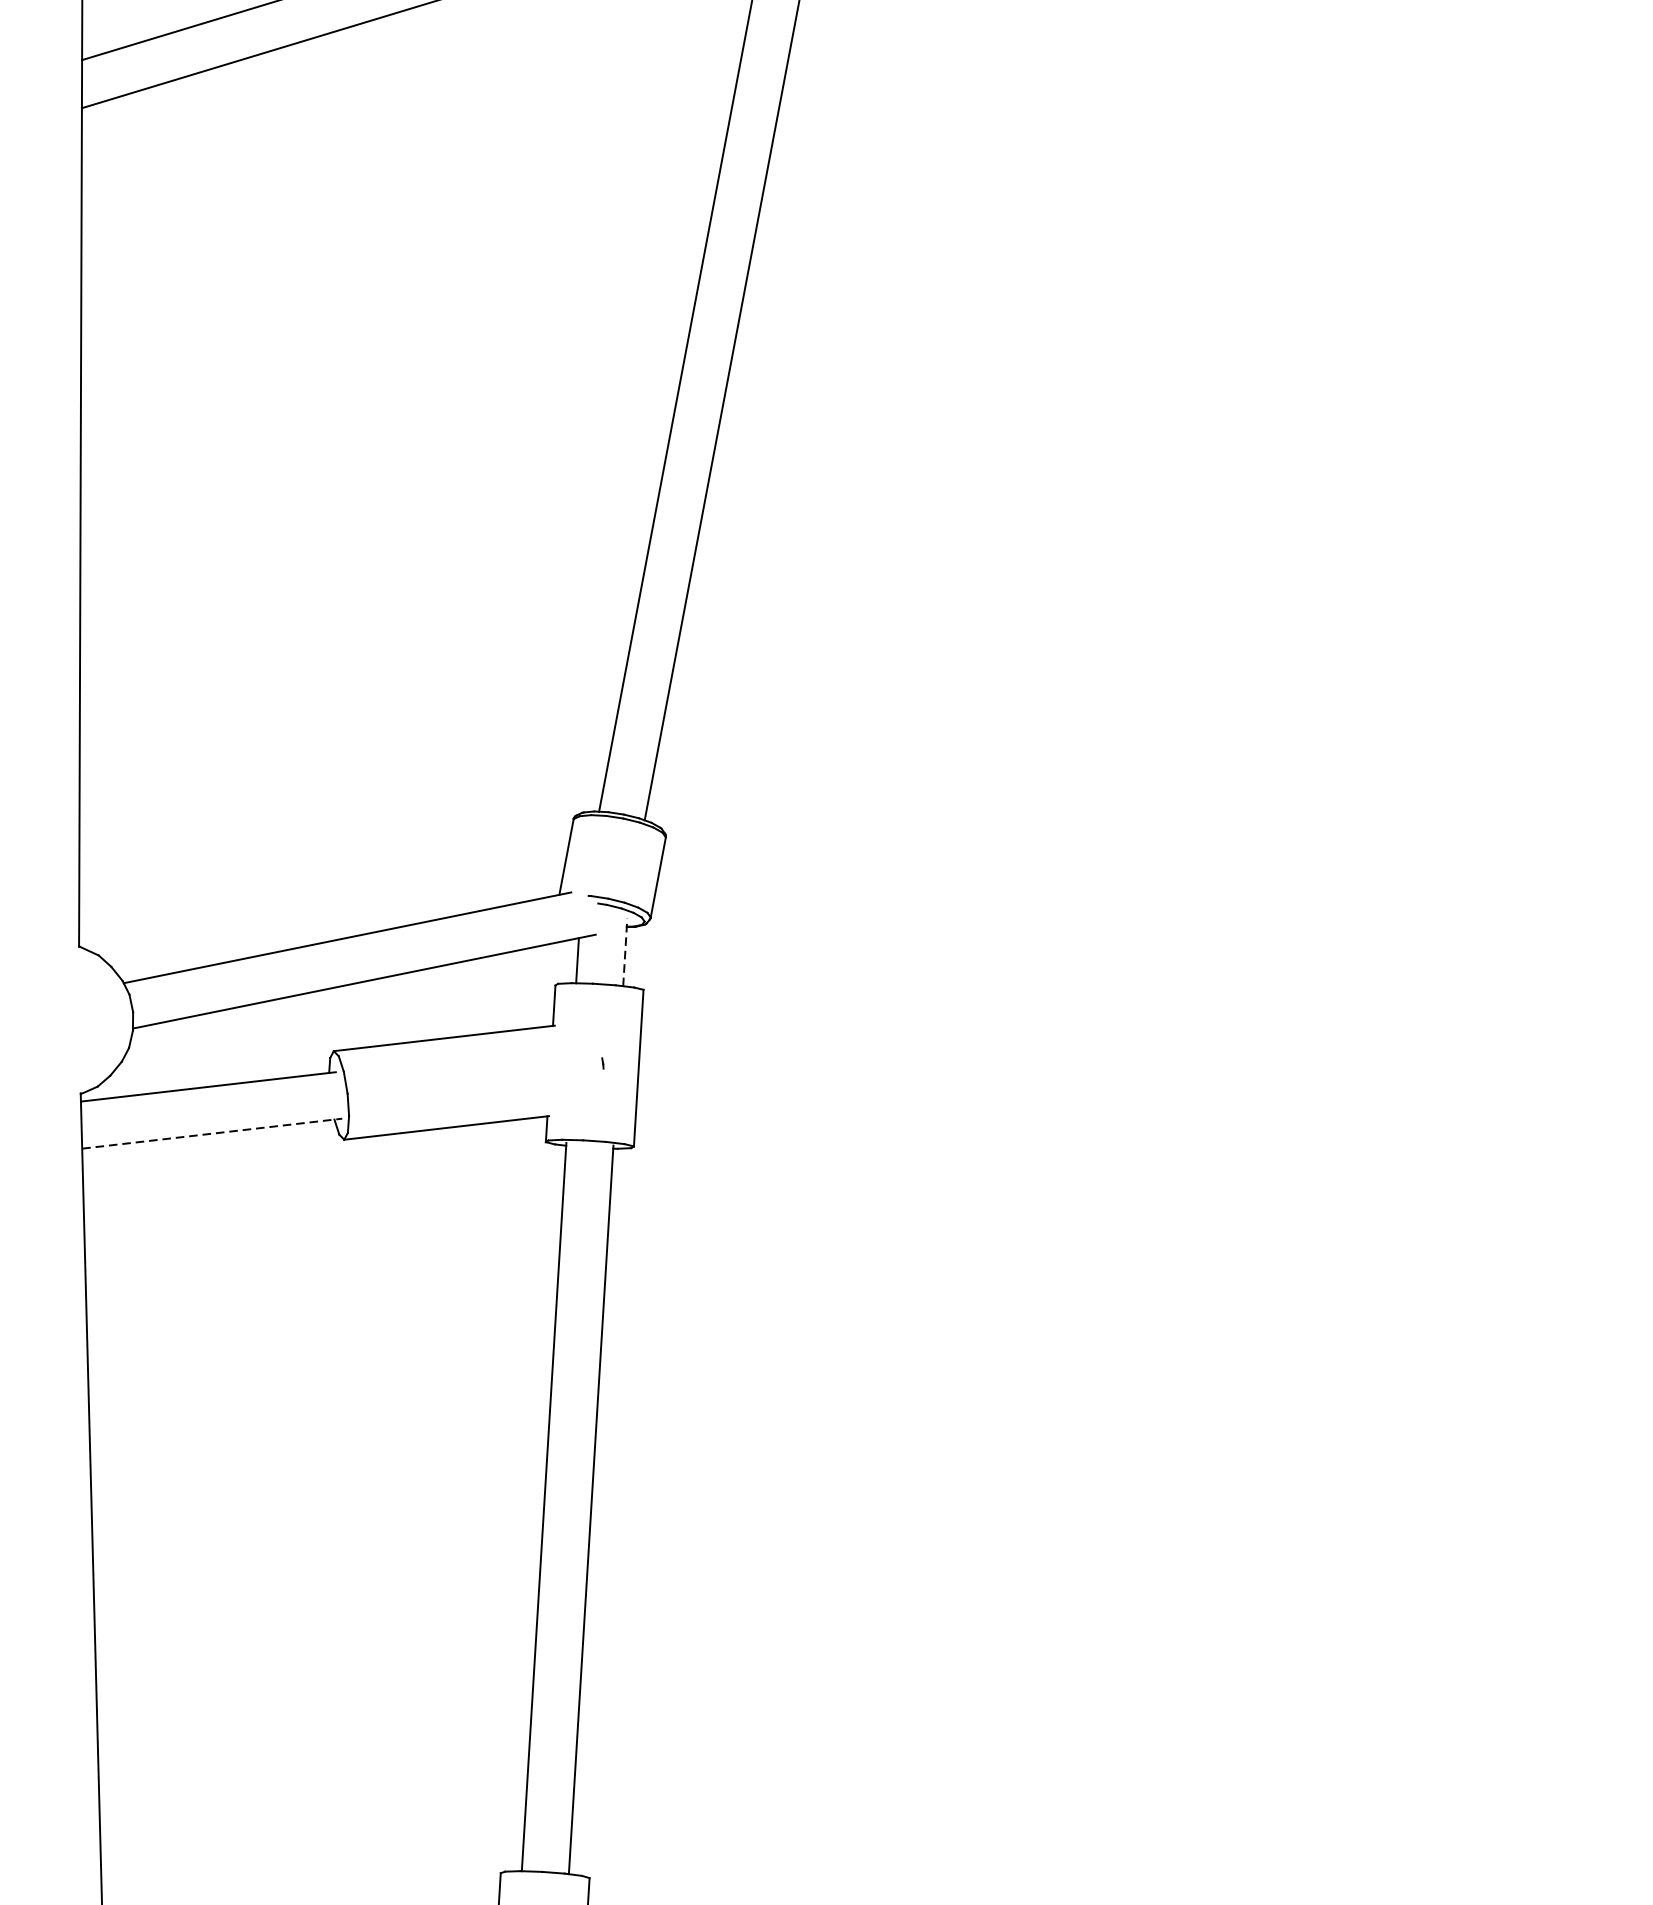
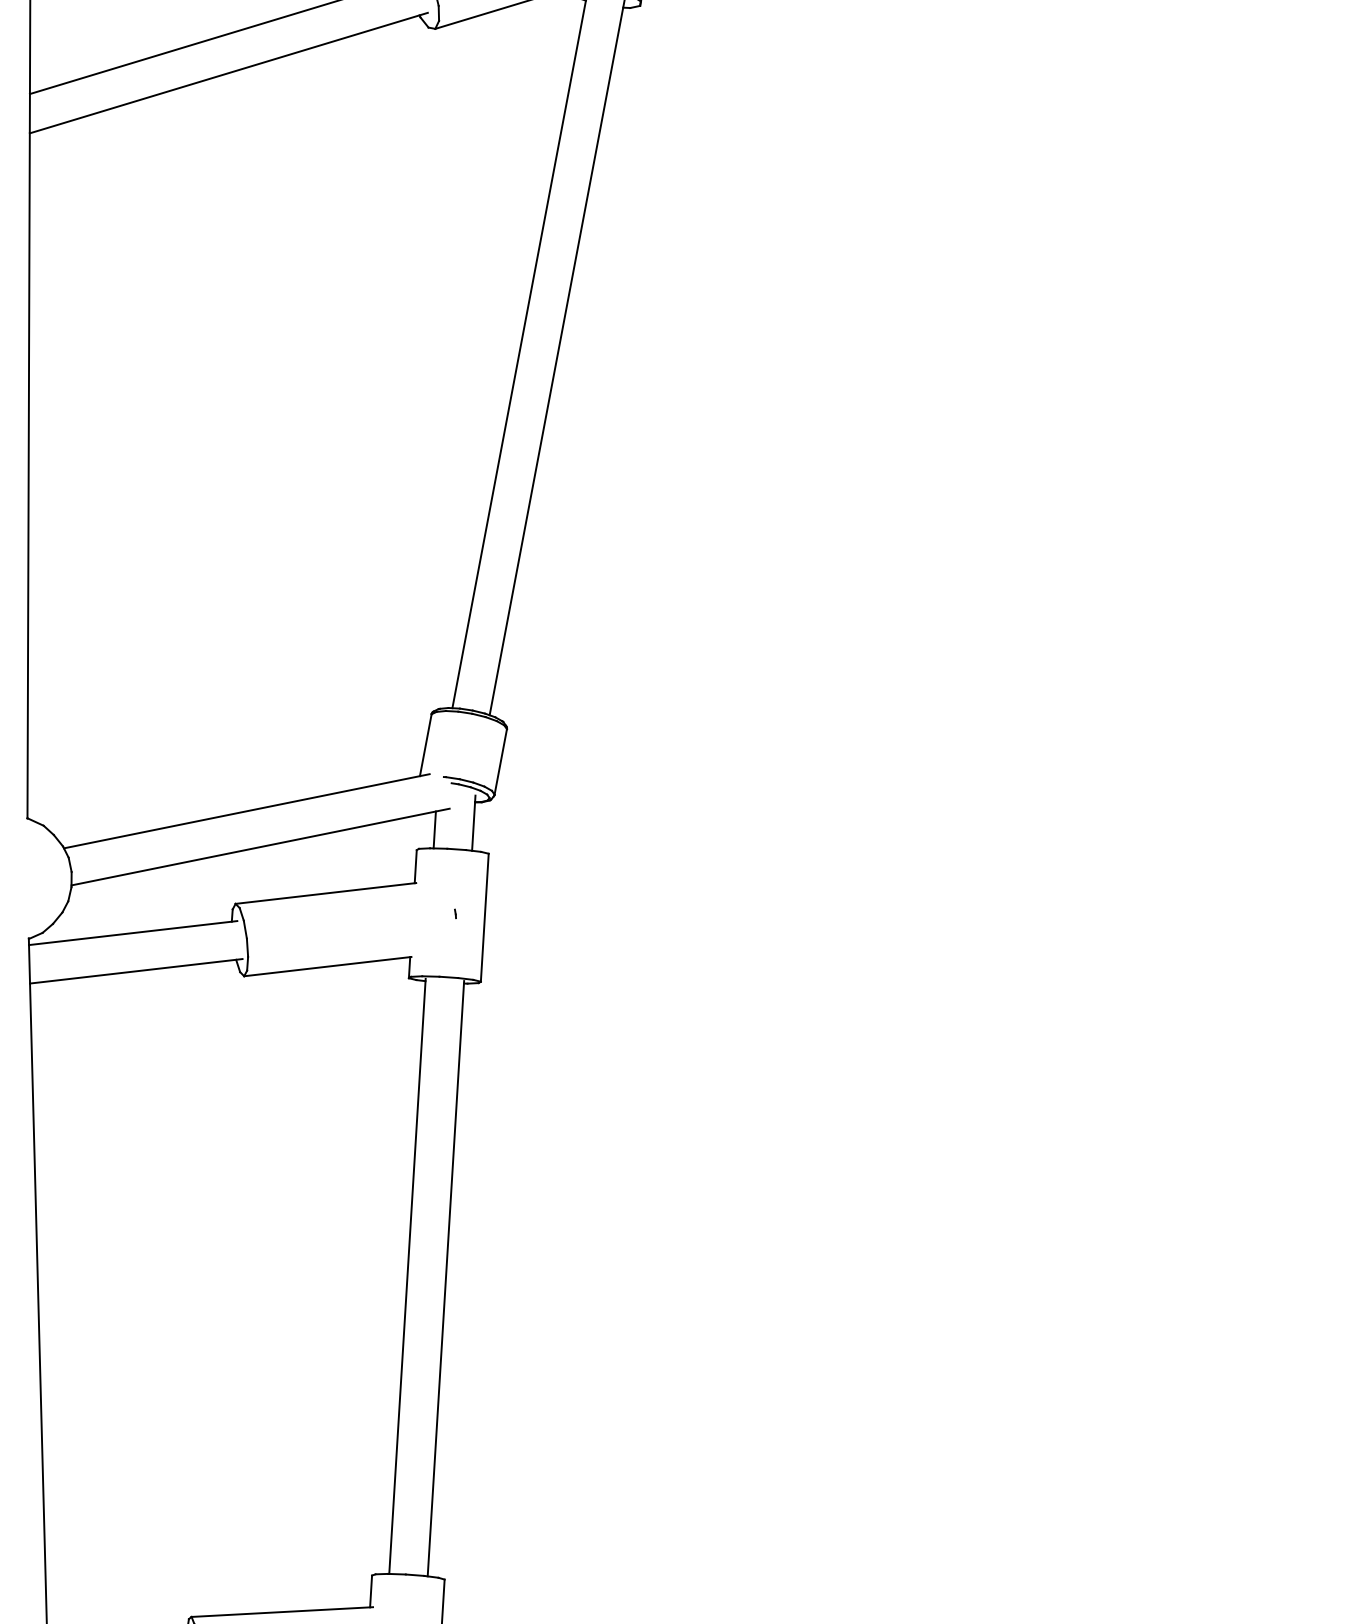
line: (624, 952) -> (473, 823), dashed -> solid
line: (212, 1133) -> (136, 971), dashed -> solid

